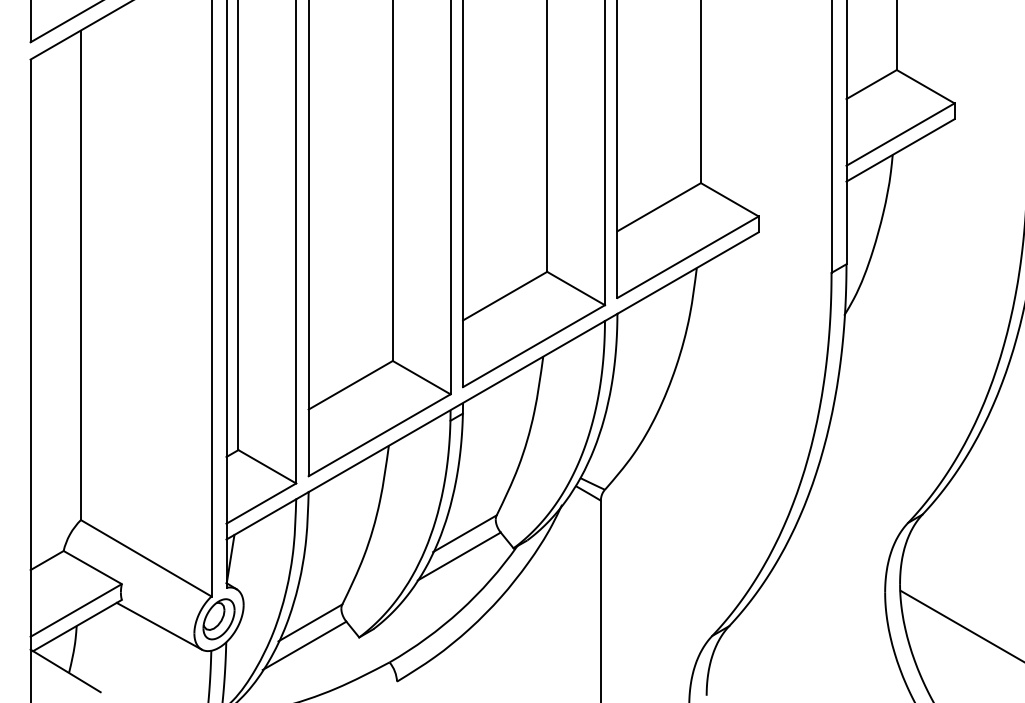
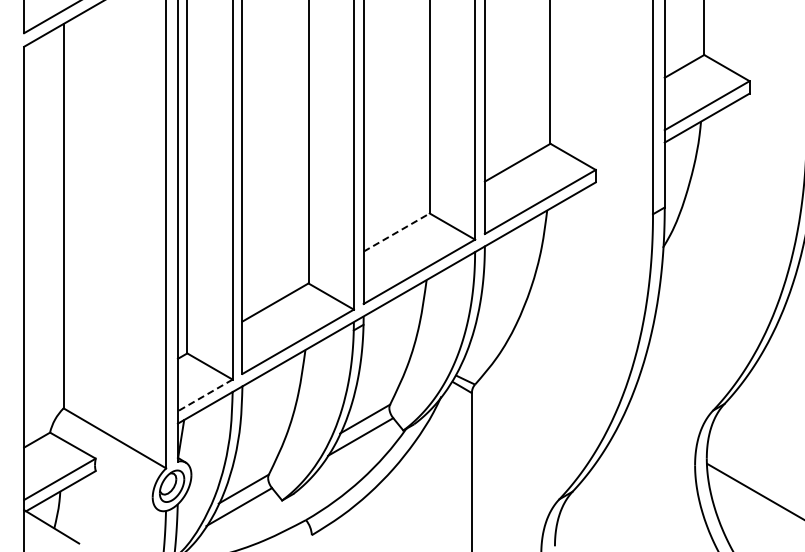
line: (506, 296) -> (397, 232), solid -> dashed
line: (261, 503) -> (205, 395), solid -> dashed
line: (158, 625) -> (124, 491), removed

